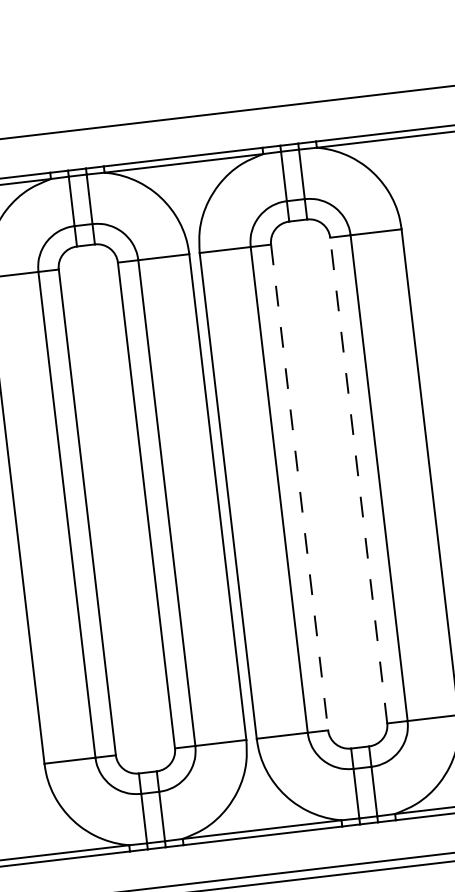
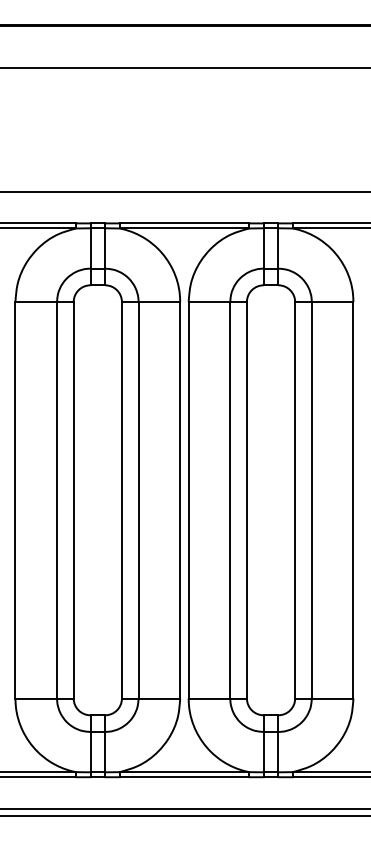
line: (359, 479) -> (295, 499), dashed -> solid
line: (299, 487) -> (246, 500), dashed -> solid

